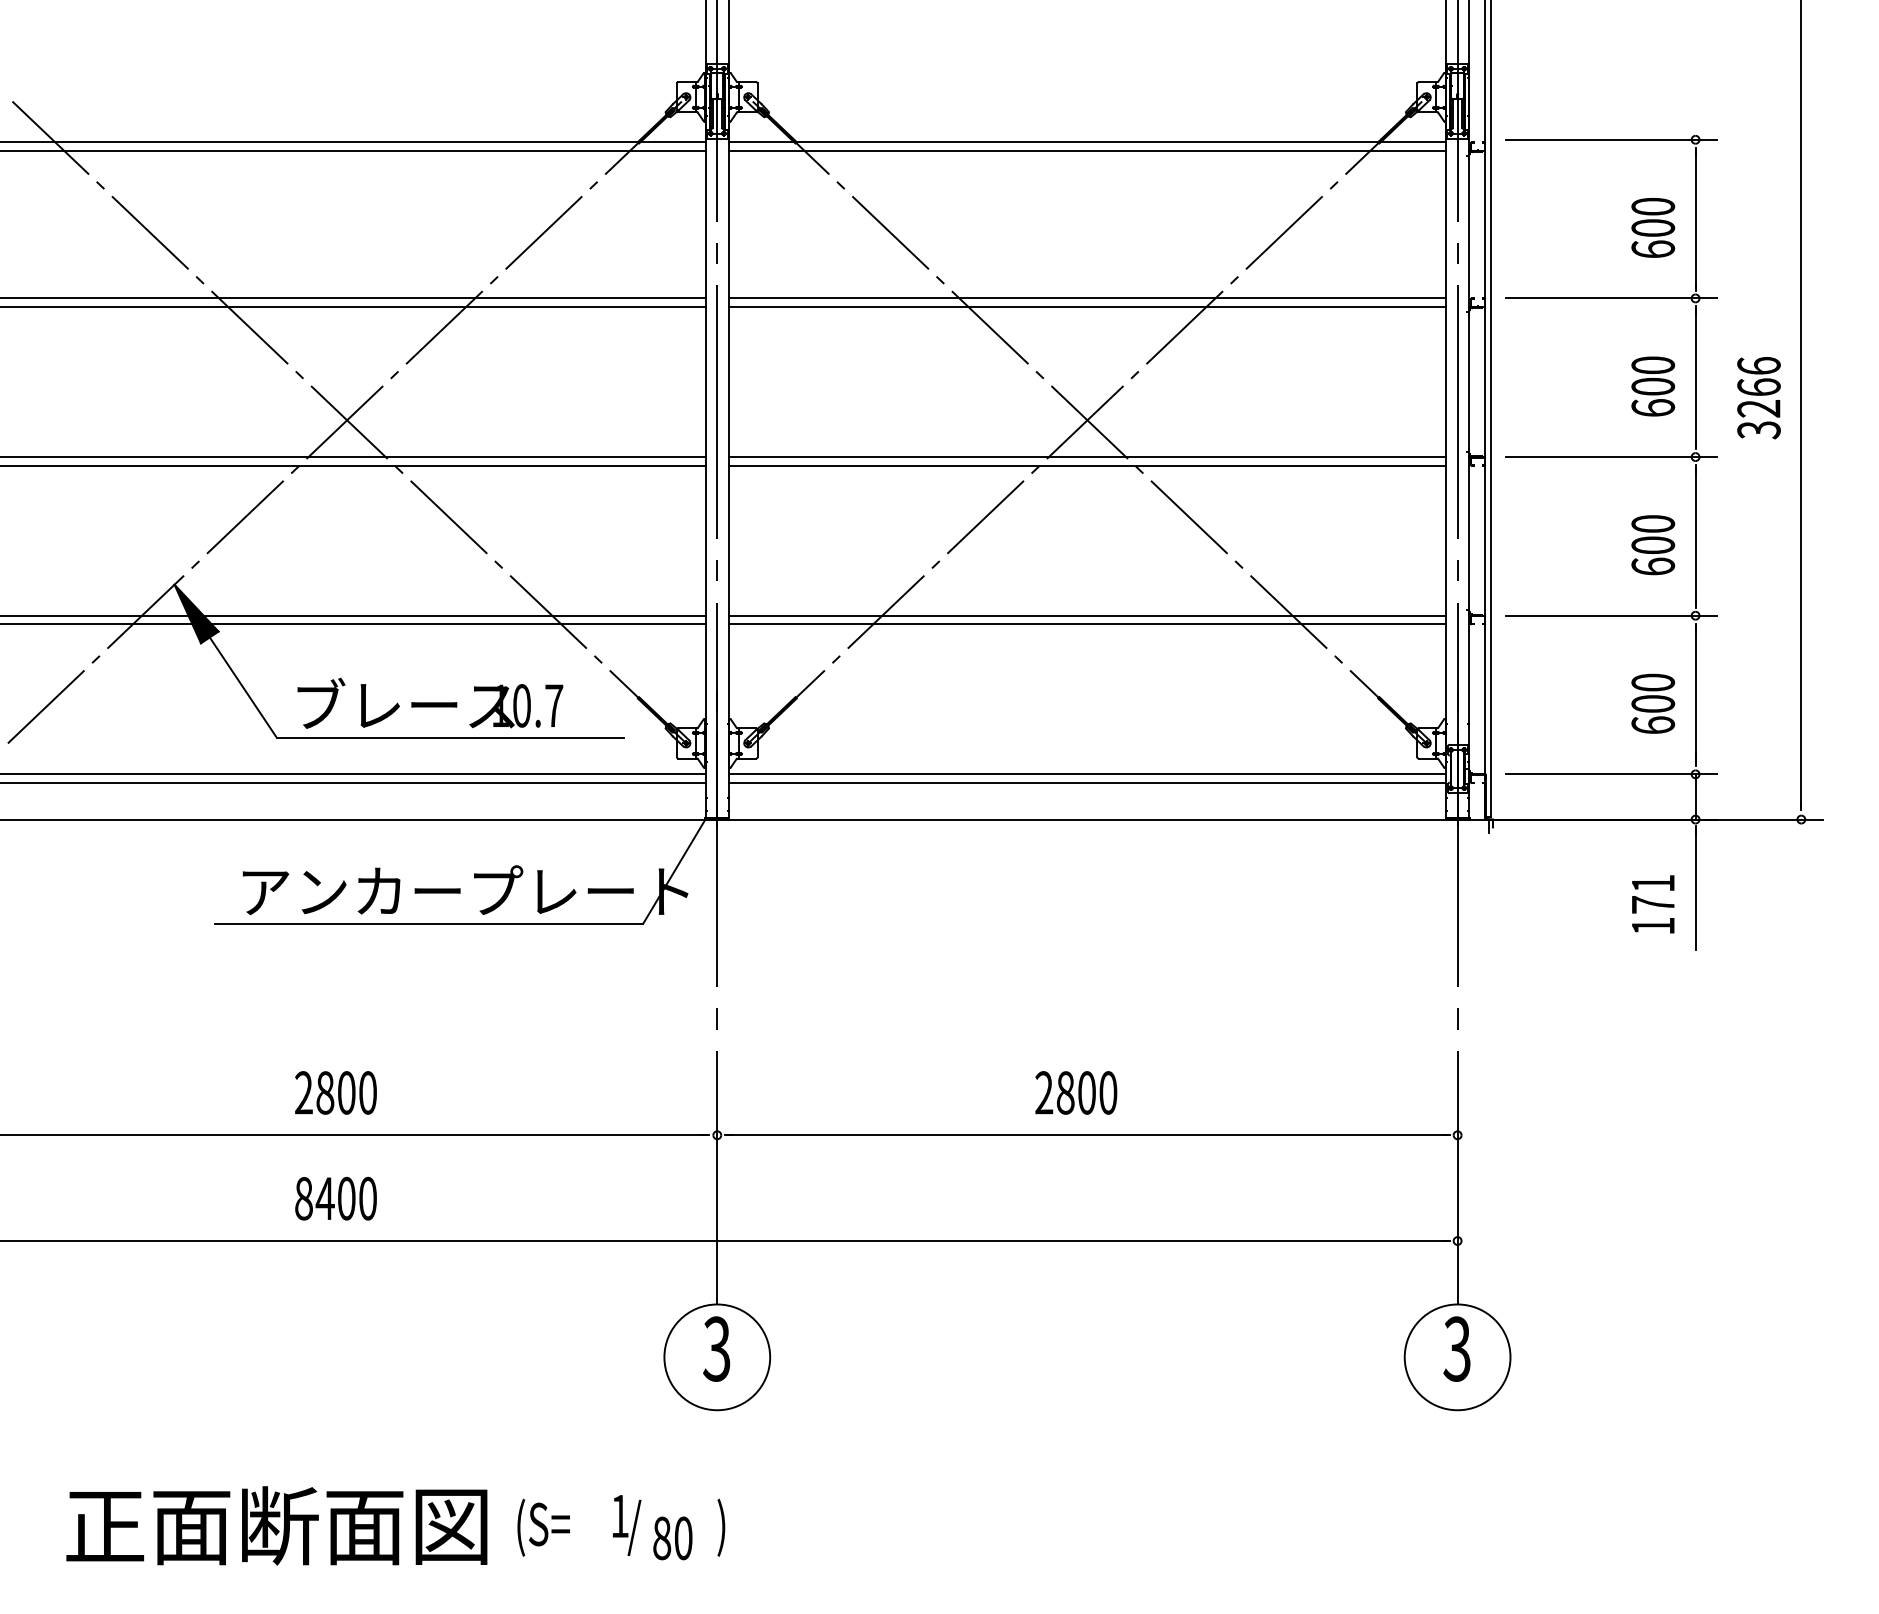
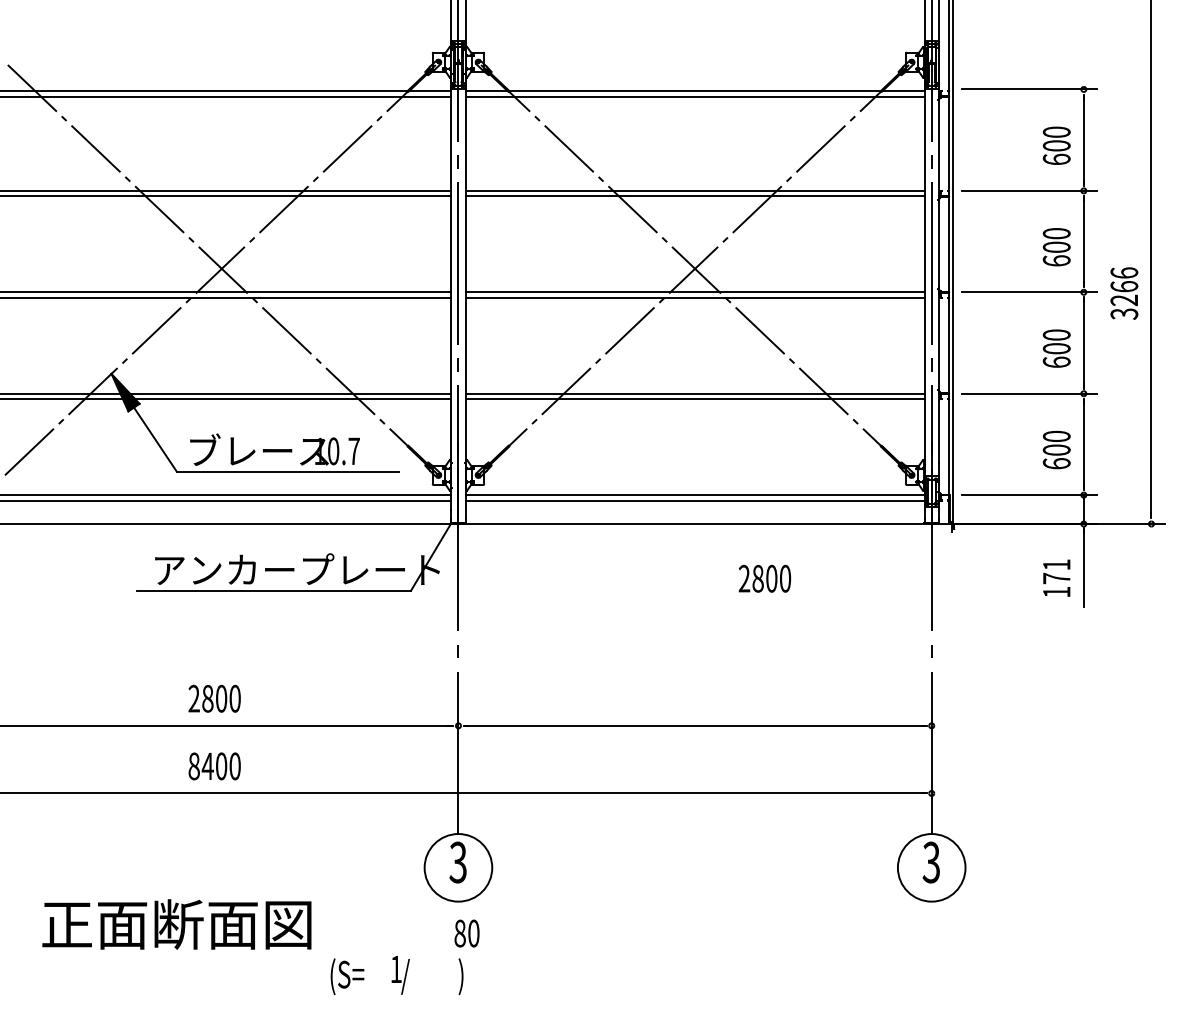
text: (1759, 397) -> (1124, 293), moved
text: (1075, 1092) -> (764, 578), moved
text: (276, 1525) -> (176, 924), moved
text: (672, 1538) -> (466, 933), moved

